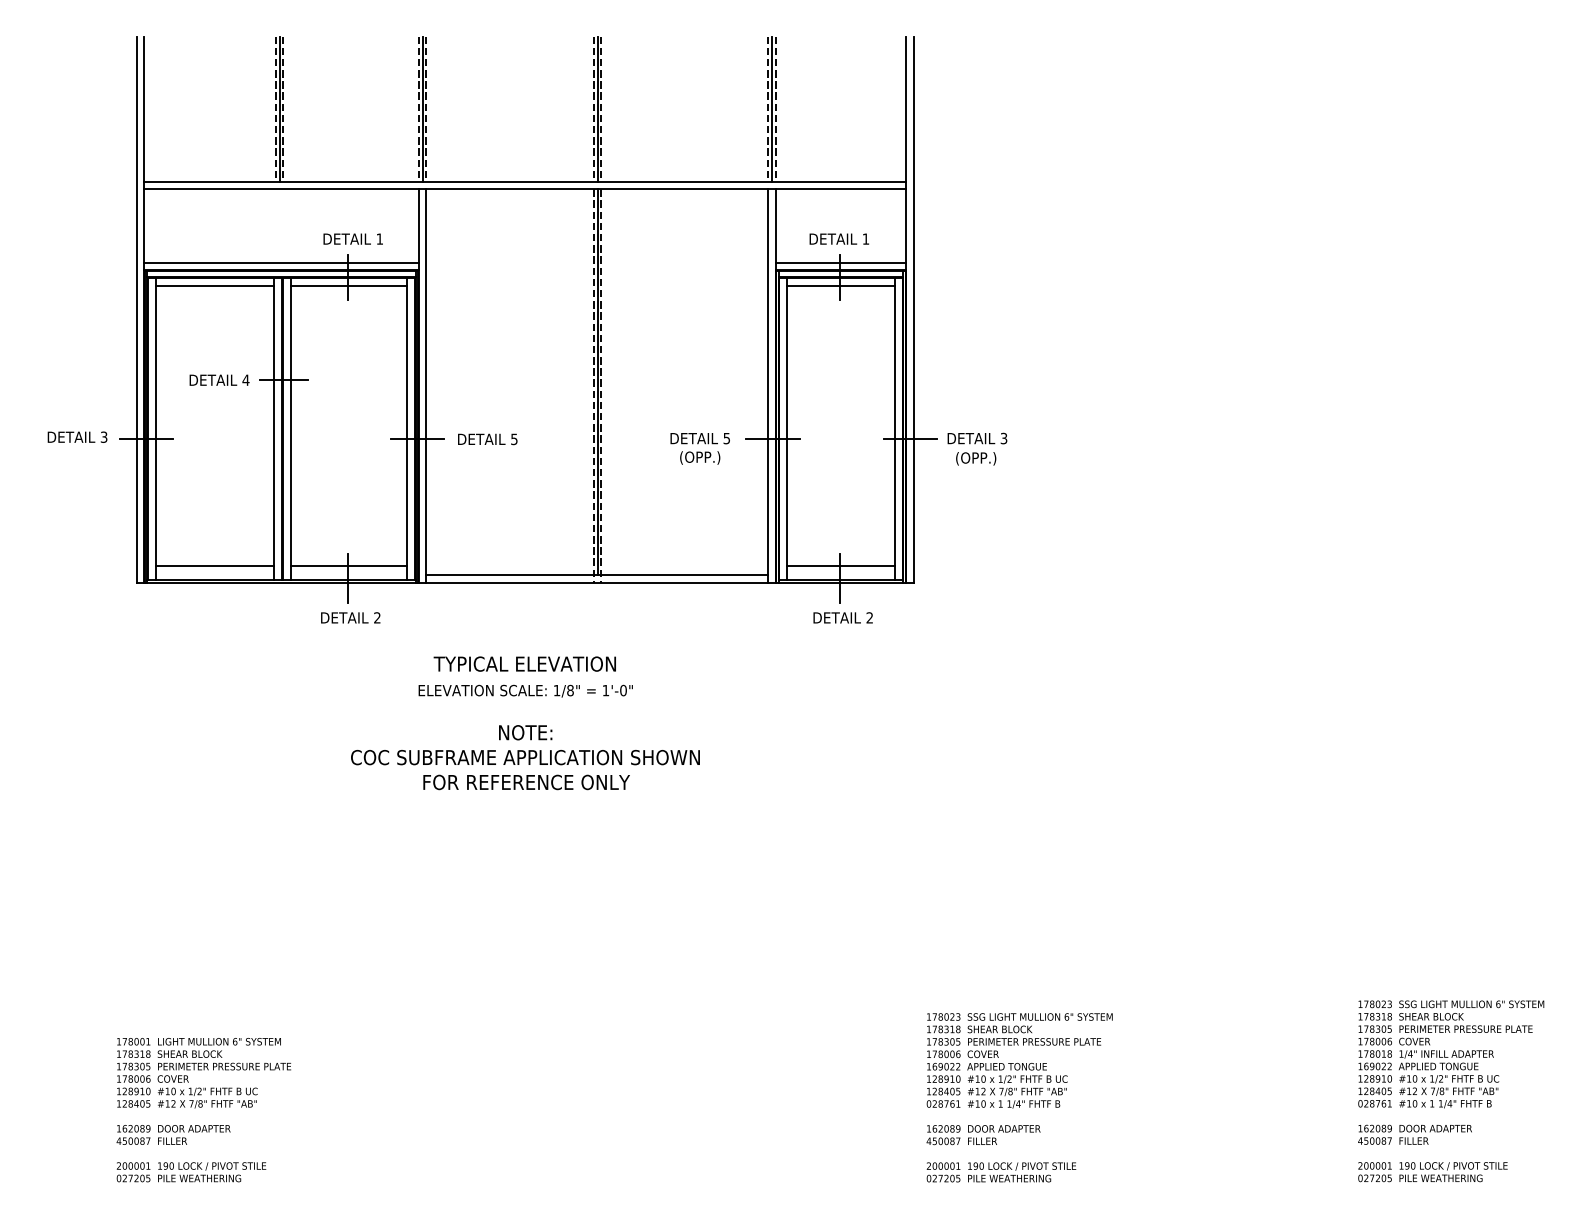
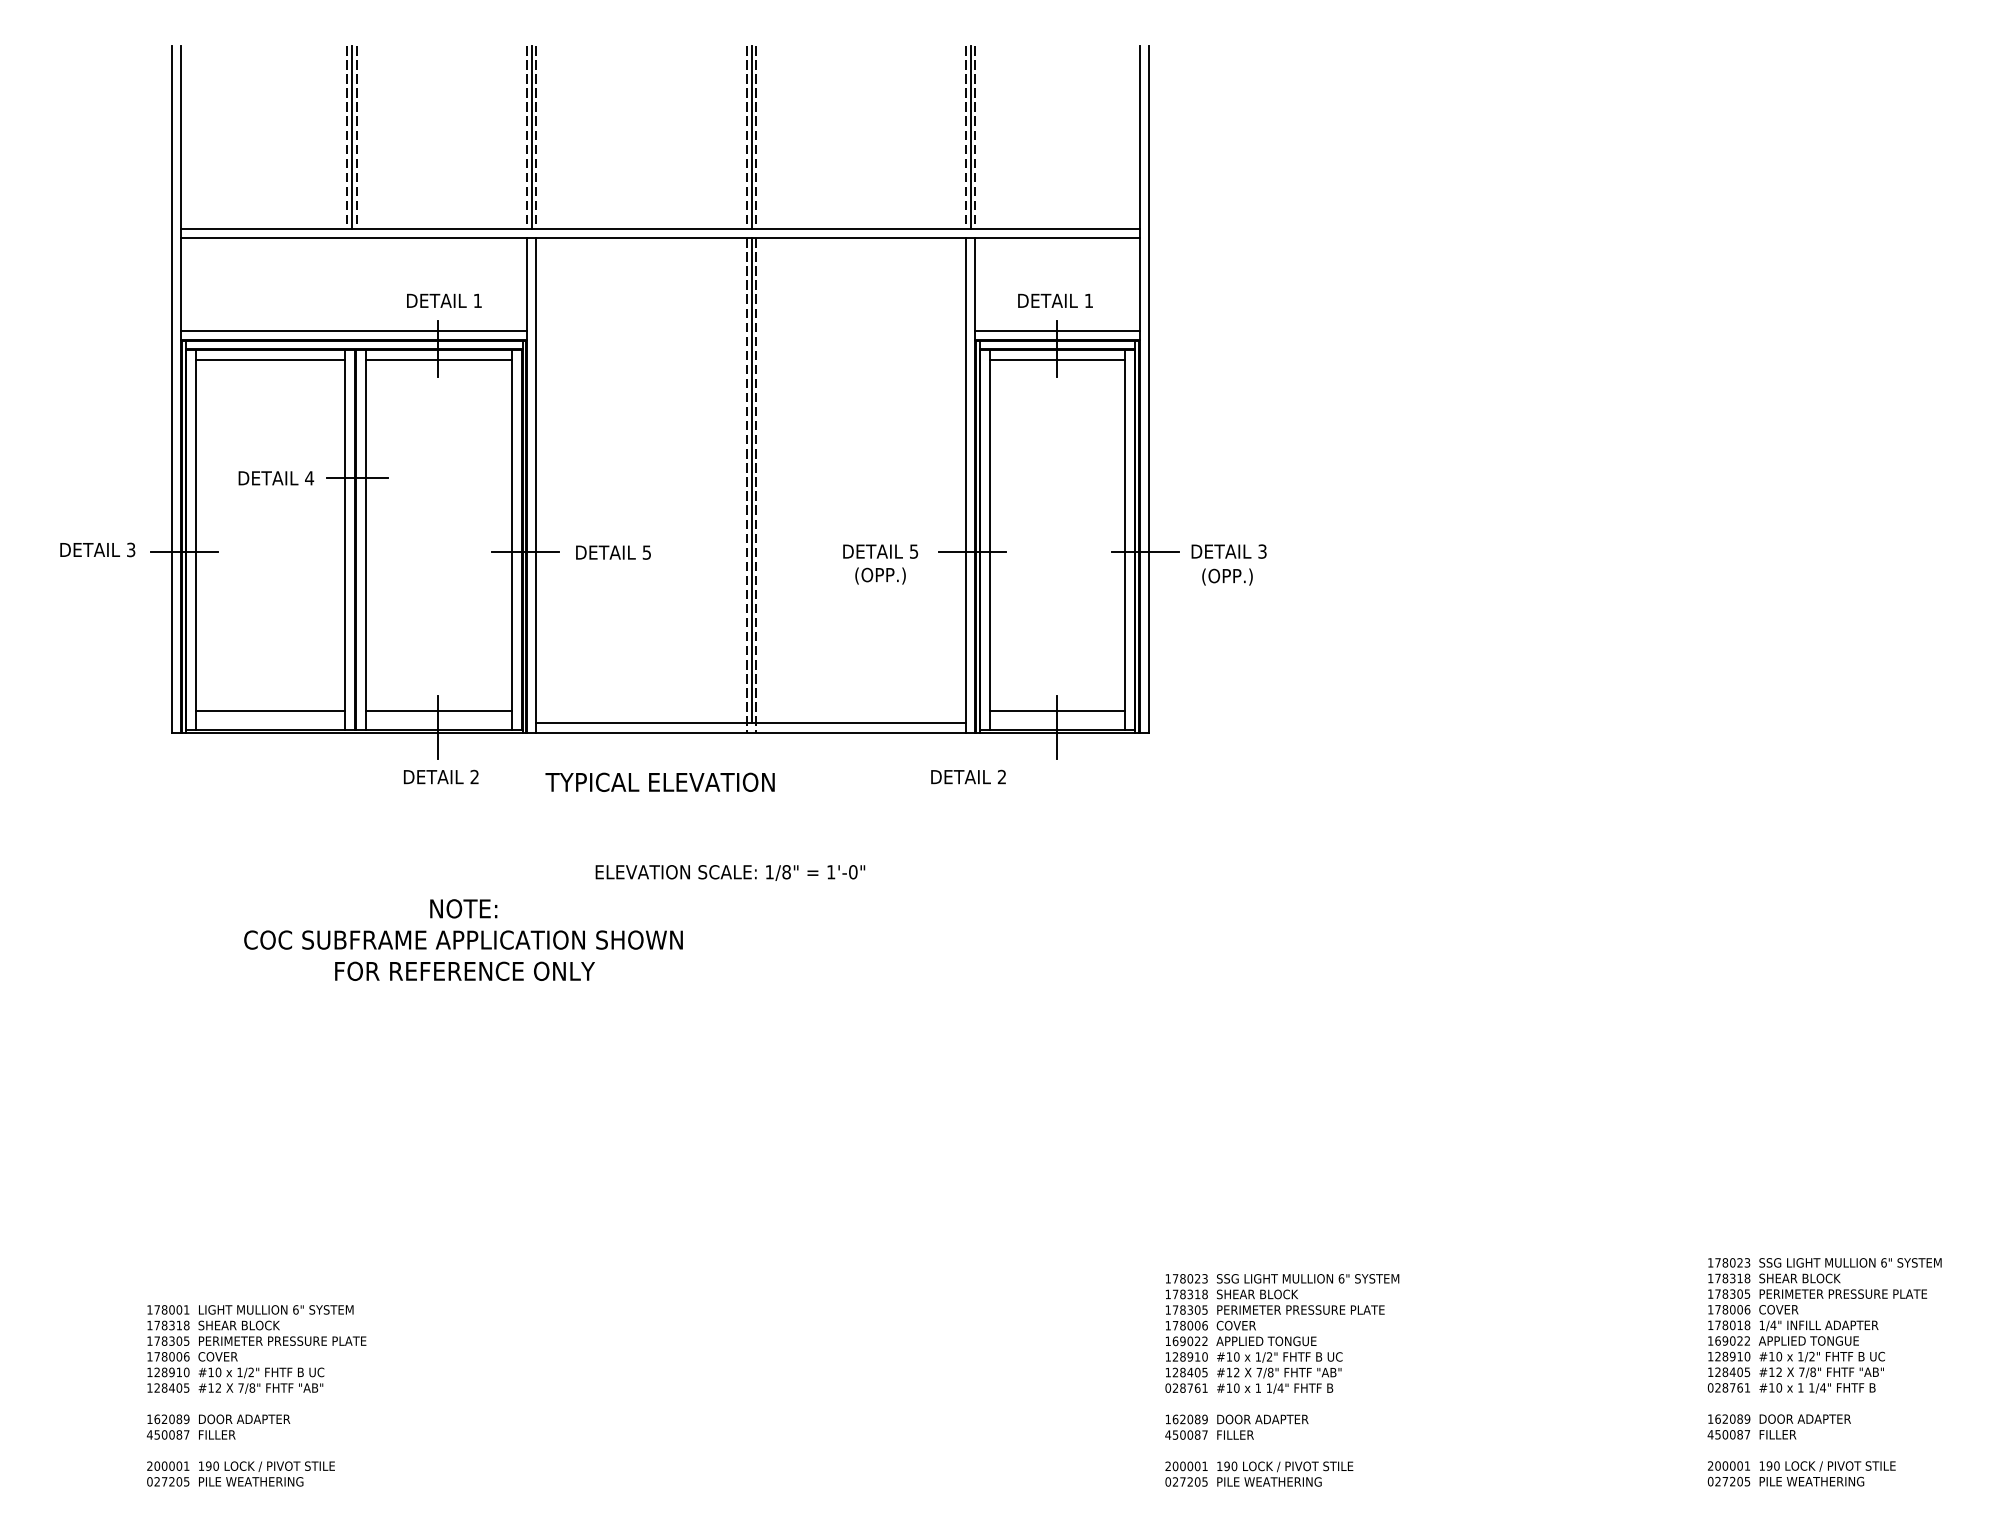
text: (842, 617) -> (967, 776), moved
text: (524, 663) -> (659, 781), moved
text: (525, 690) -> (730, 872), moved
text: (525, 757) -> (463, 939), moved

